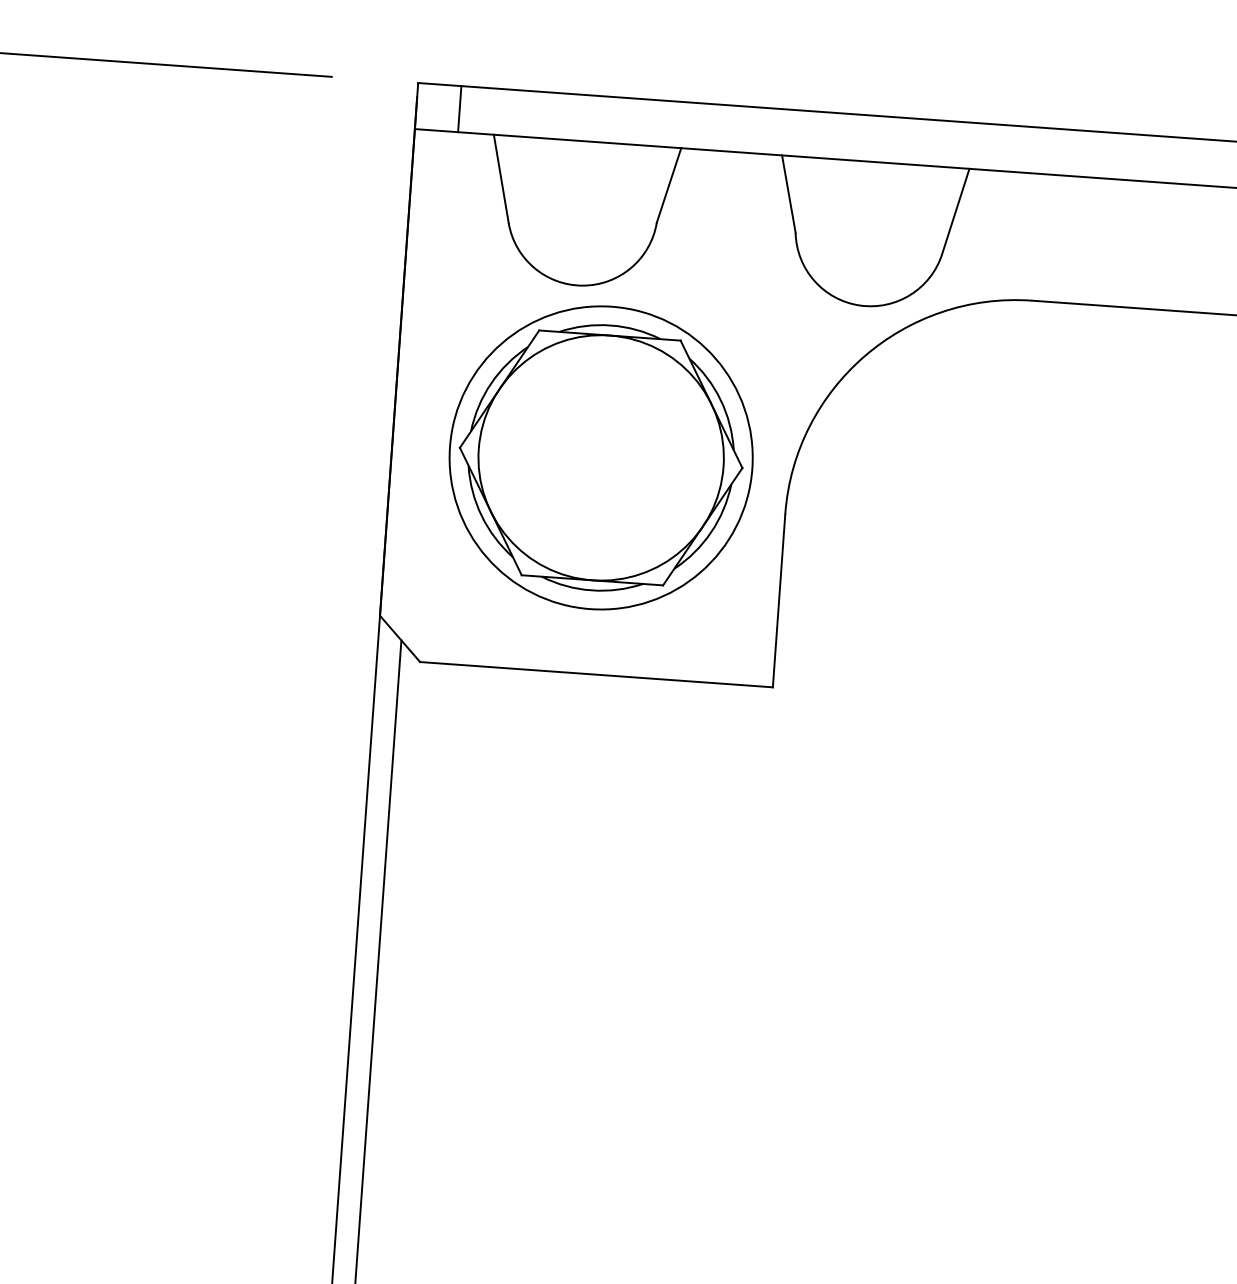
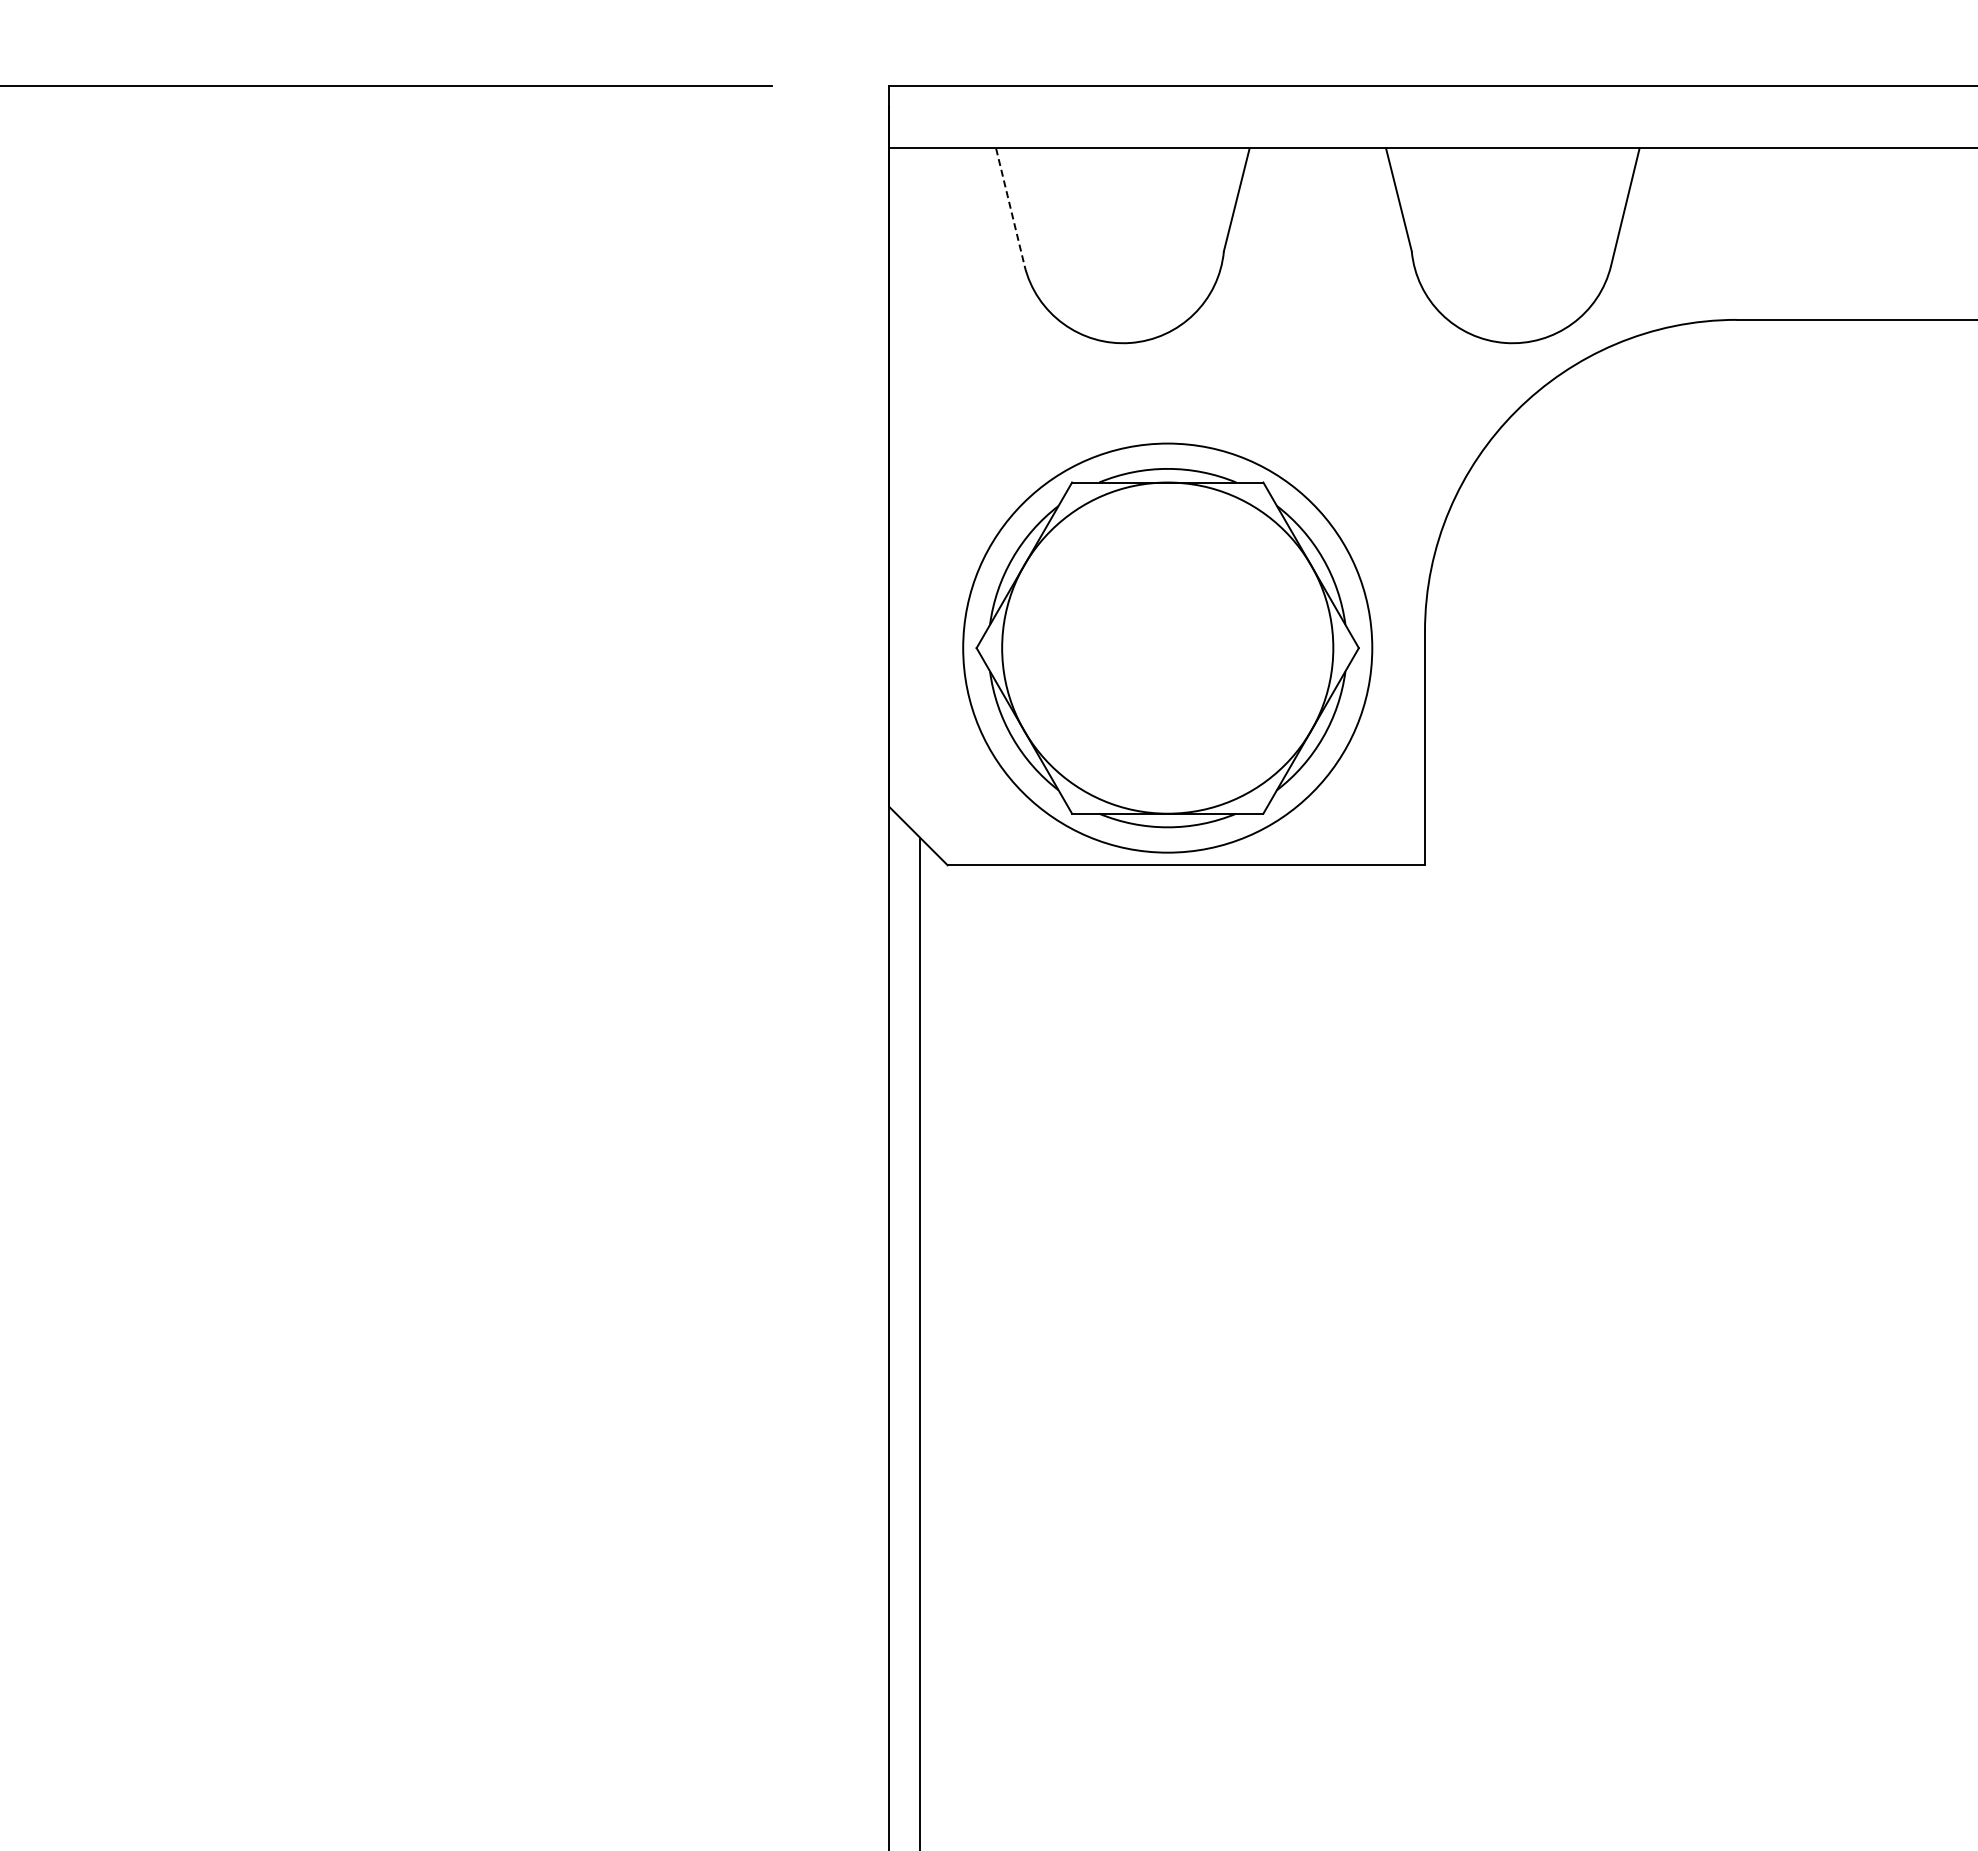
line: (459, 109) -> (947, 117), removed
line: (501, 179) -> (1010, 207), solid -> dashed
part: (601, 457) -> (1167, 647), moved

